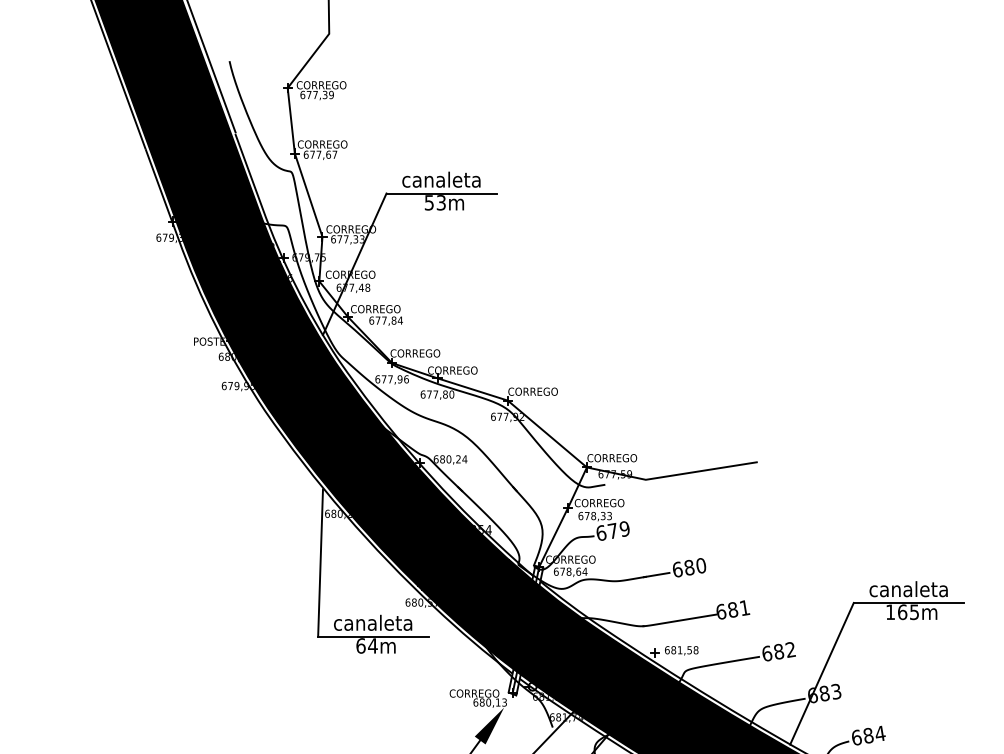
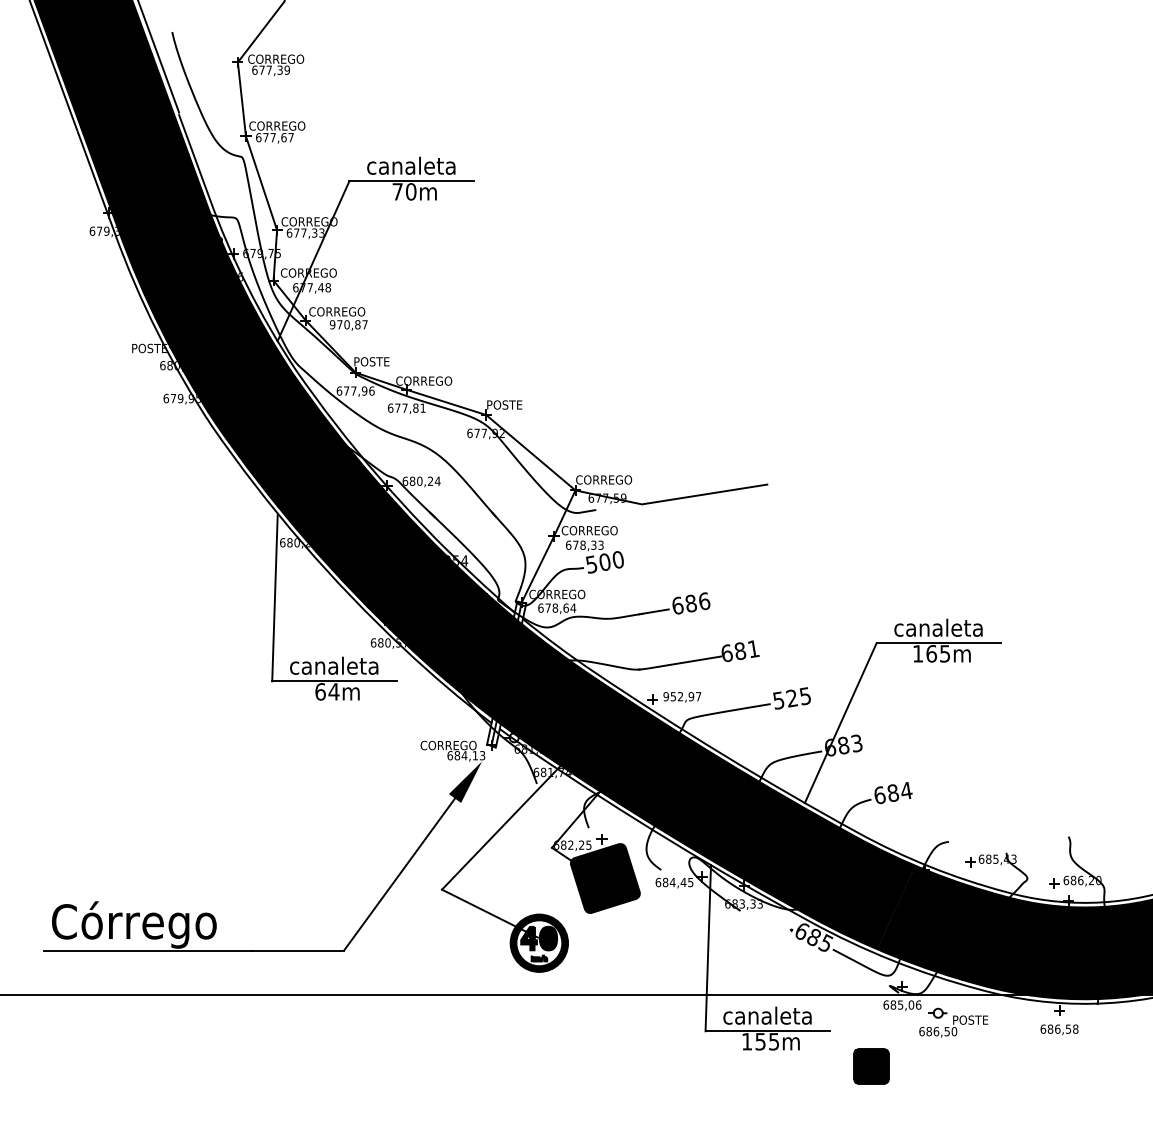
text: (435, 202) -> (404, 191), 53m -> 70m
text: (385, 320) -> (348, 324), 677,84 -> 970,87
text: (415, 353) -> (381, 361), CORREGO -> POSTE
text: (532, 391) -> (514, 404), CORREGO -> POSTE
text: (451, 393) -> (422, 407), 677,80 -> 677,81
text: (612, 531) -> (604, 562), 679 -> 500
text: (701, 564) -> (704, 600), 680 -> 686
text: (681, 650) -> (682, 696), 681,58 -> 952,97
text: (779, 651) -> (792, 698), 682 -> 525
text: (488, 702) -> (464, 755), 680,13 -> 684,13

